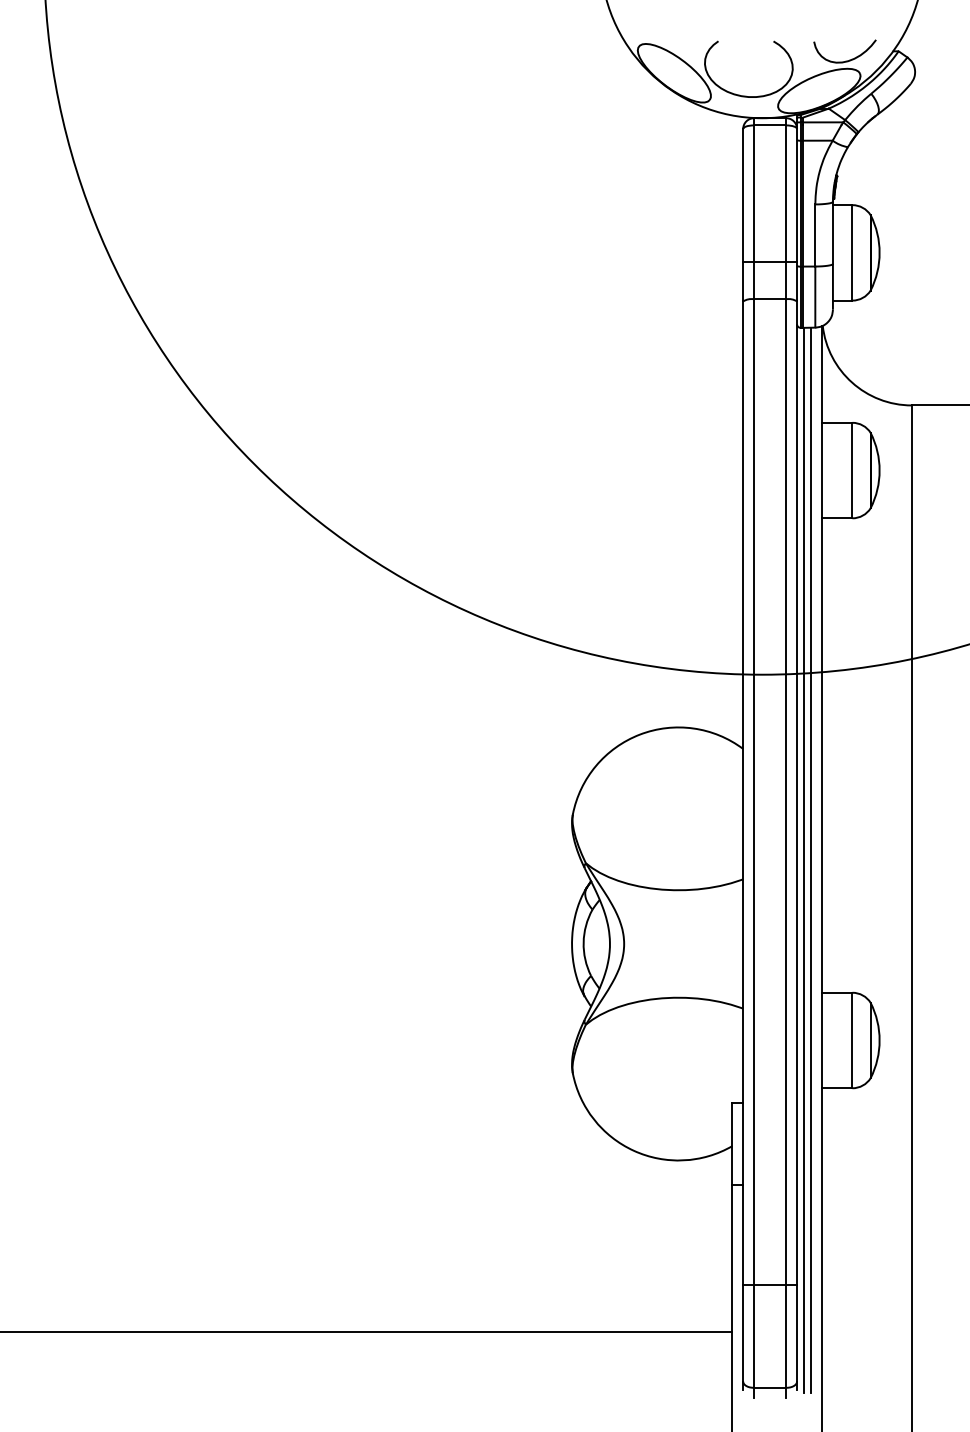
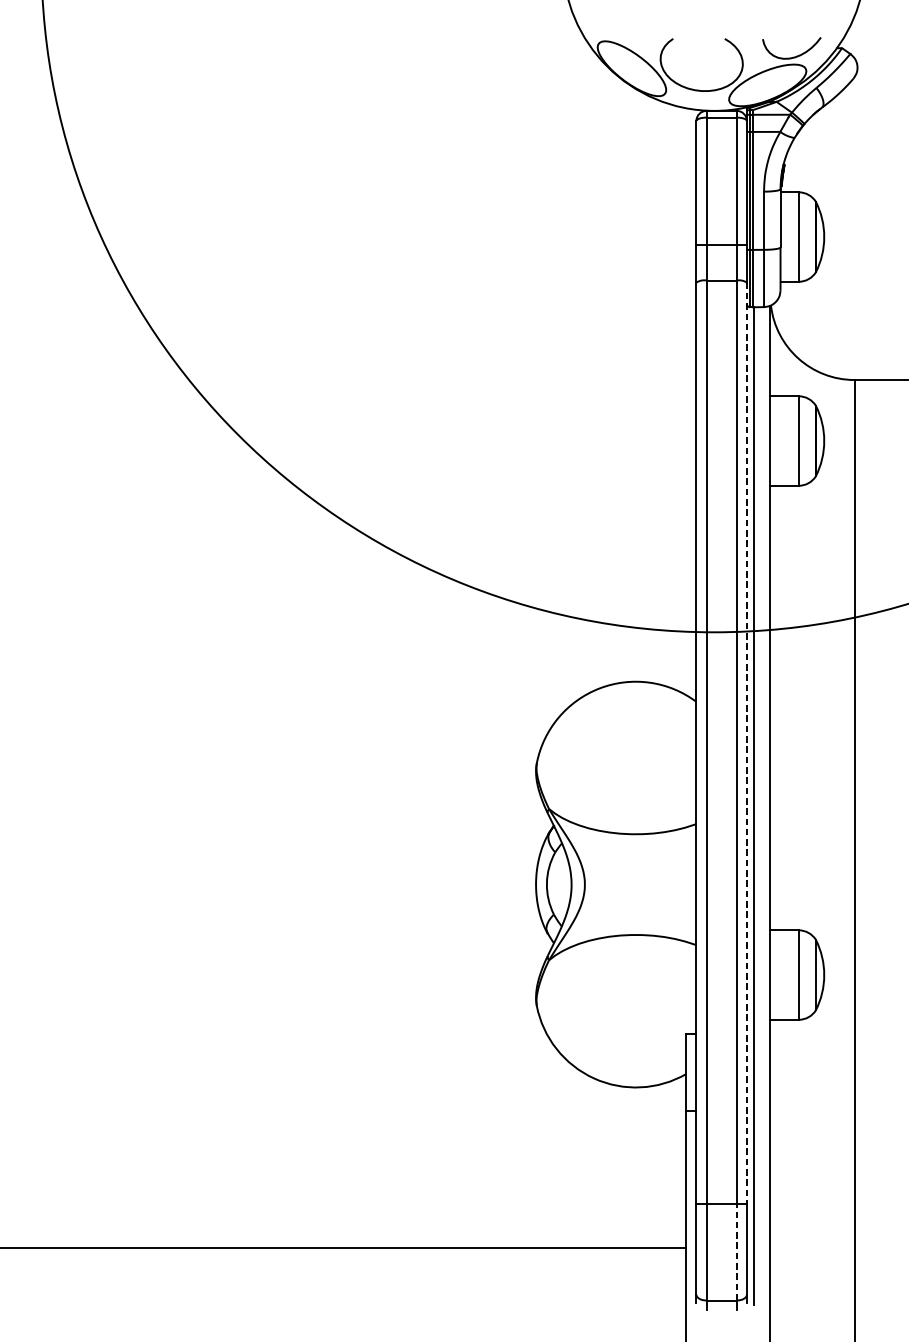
line: (797, 793) -> (747, 743), solid -> dashed
line: (811, 859) -> (760, 805), removed
line: (786, 1335) -> (737, 1251), solid -> dashed

